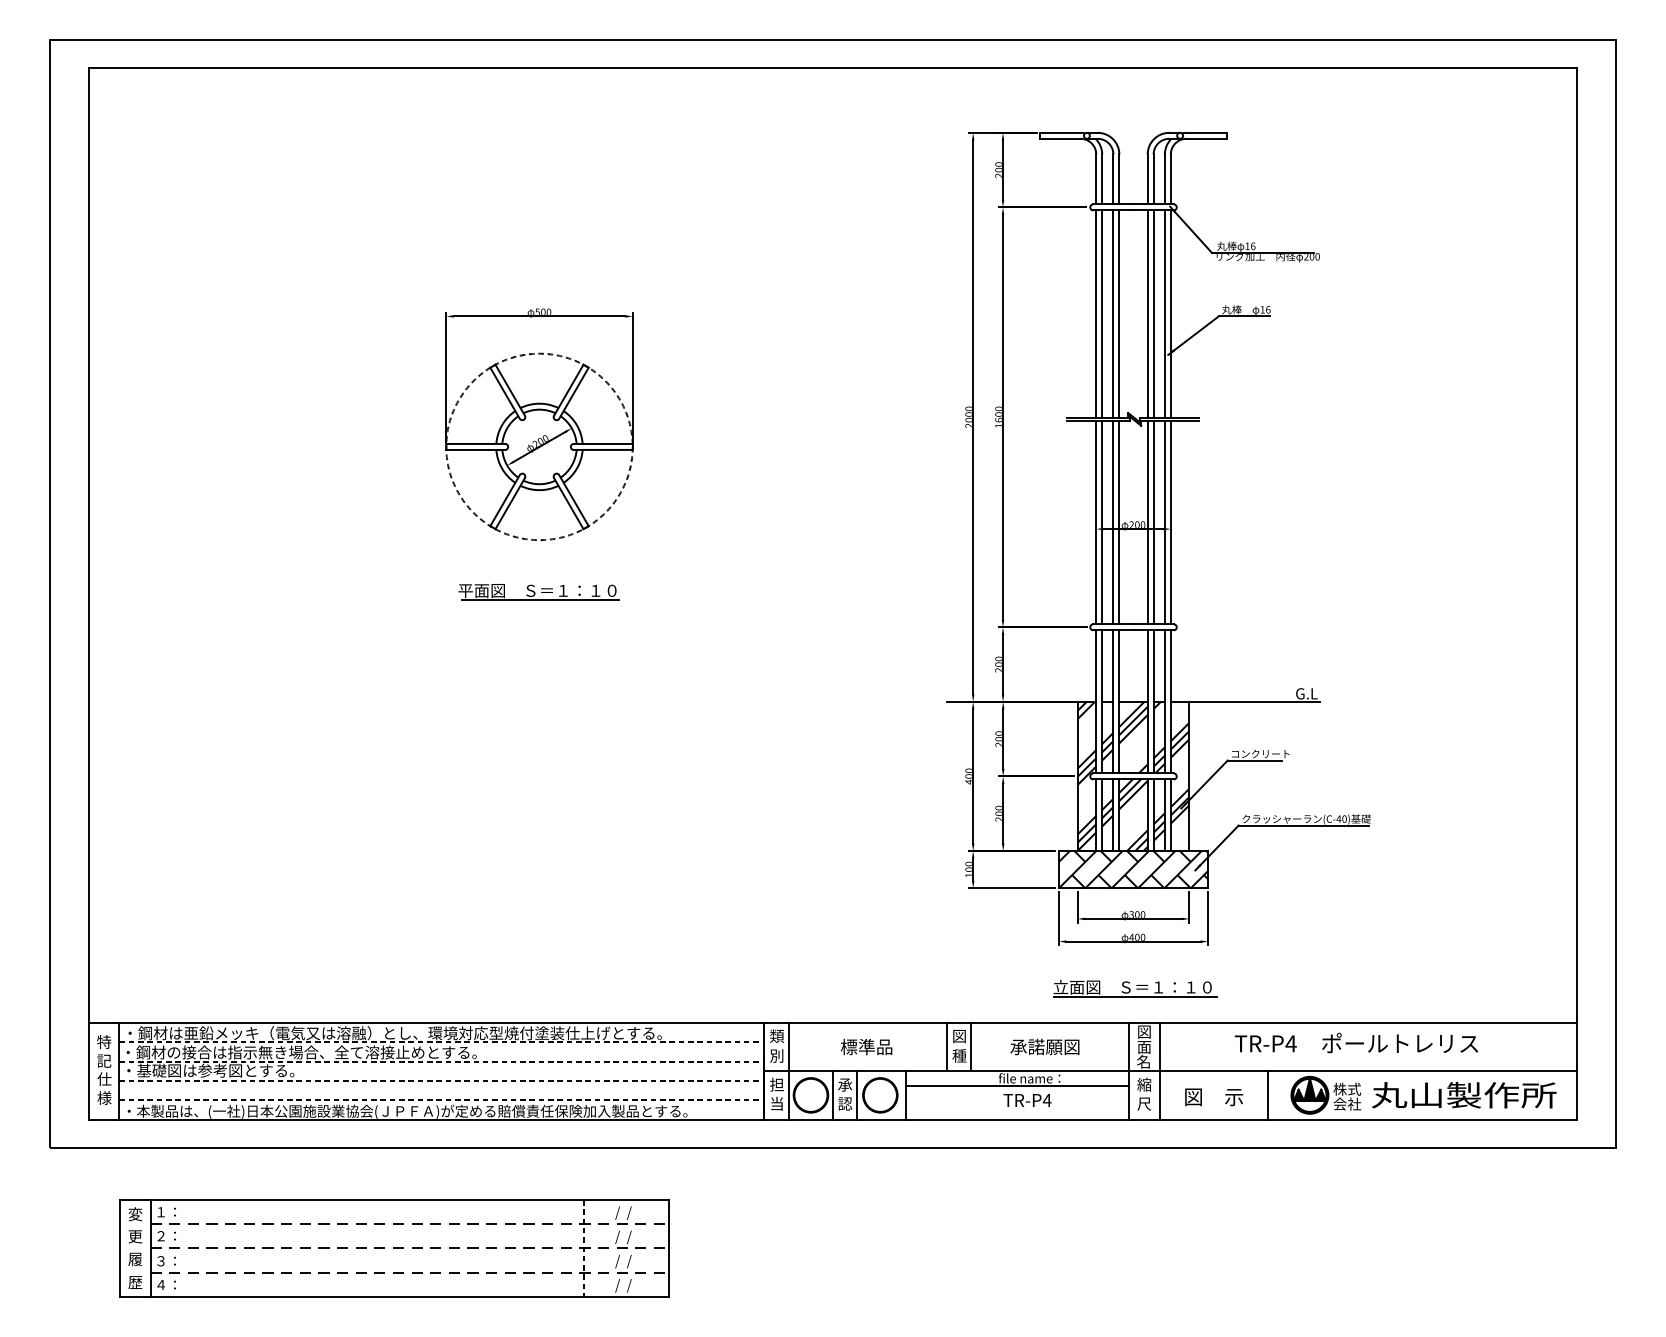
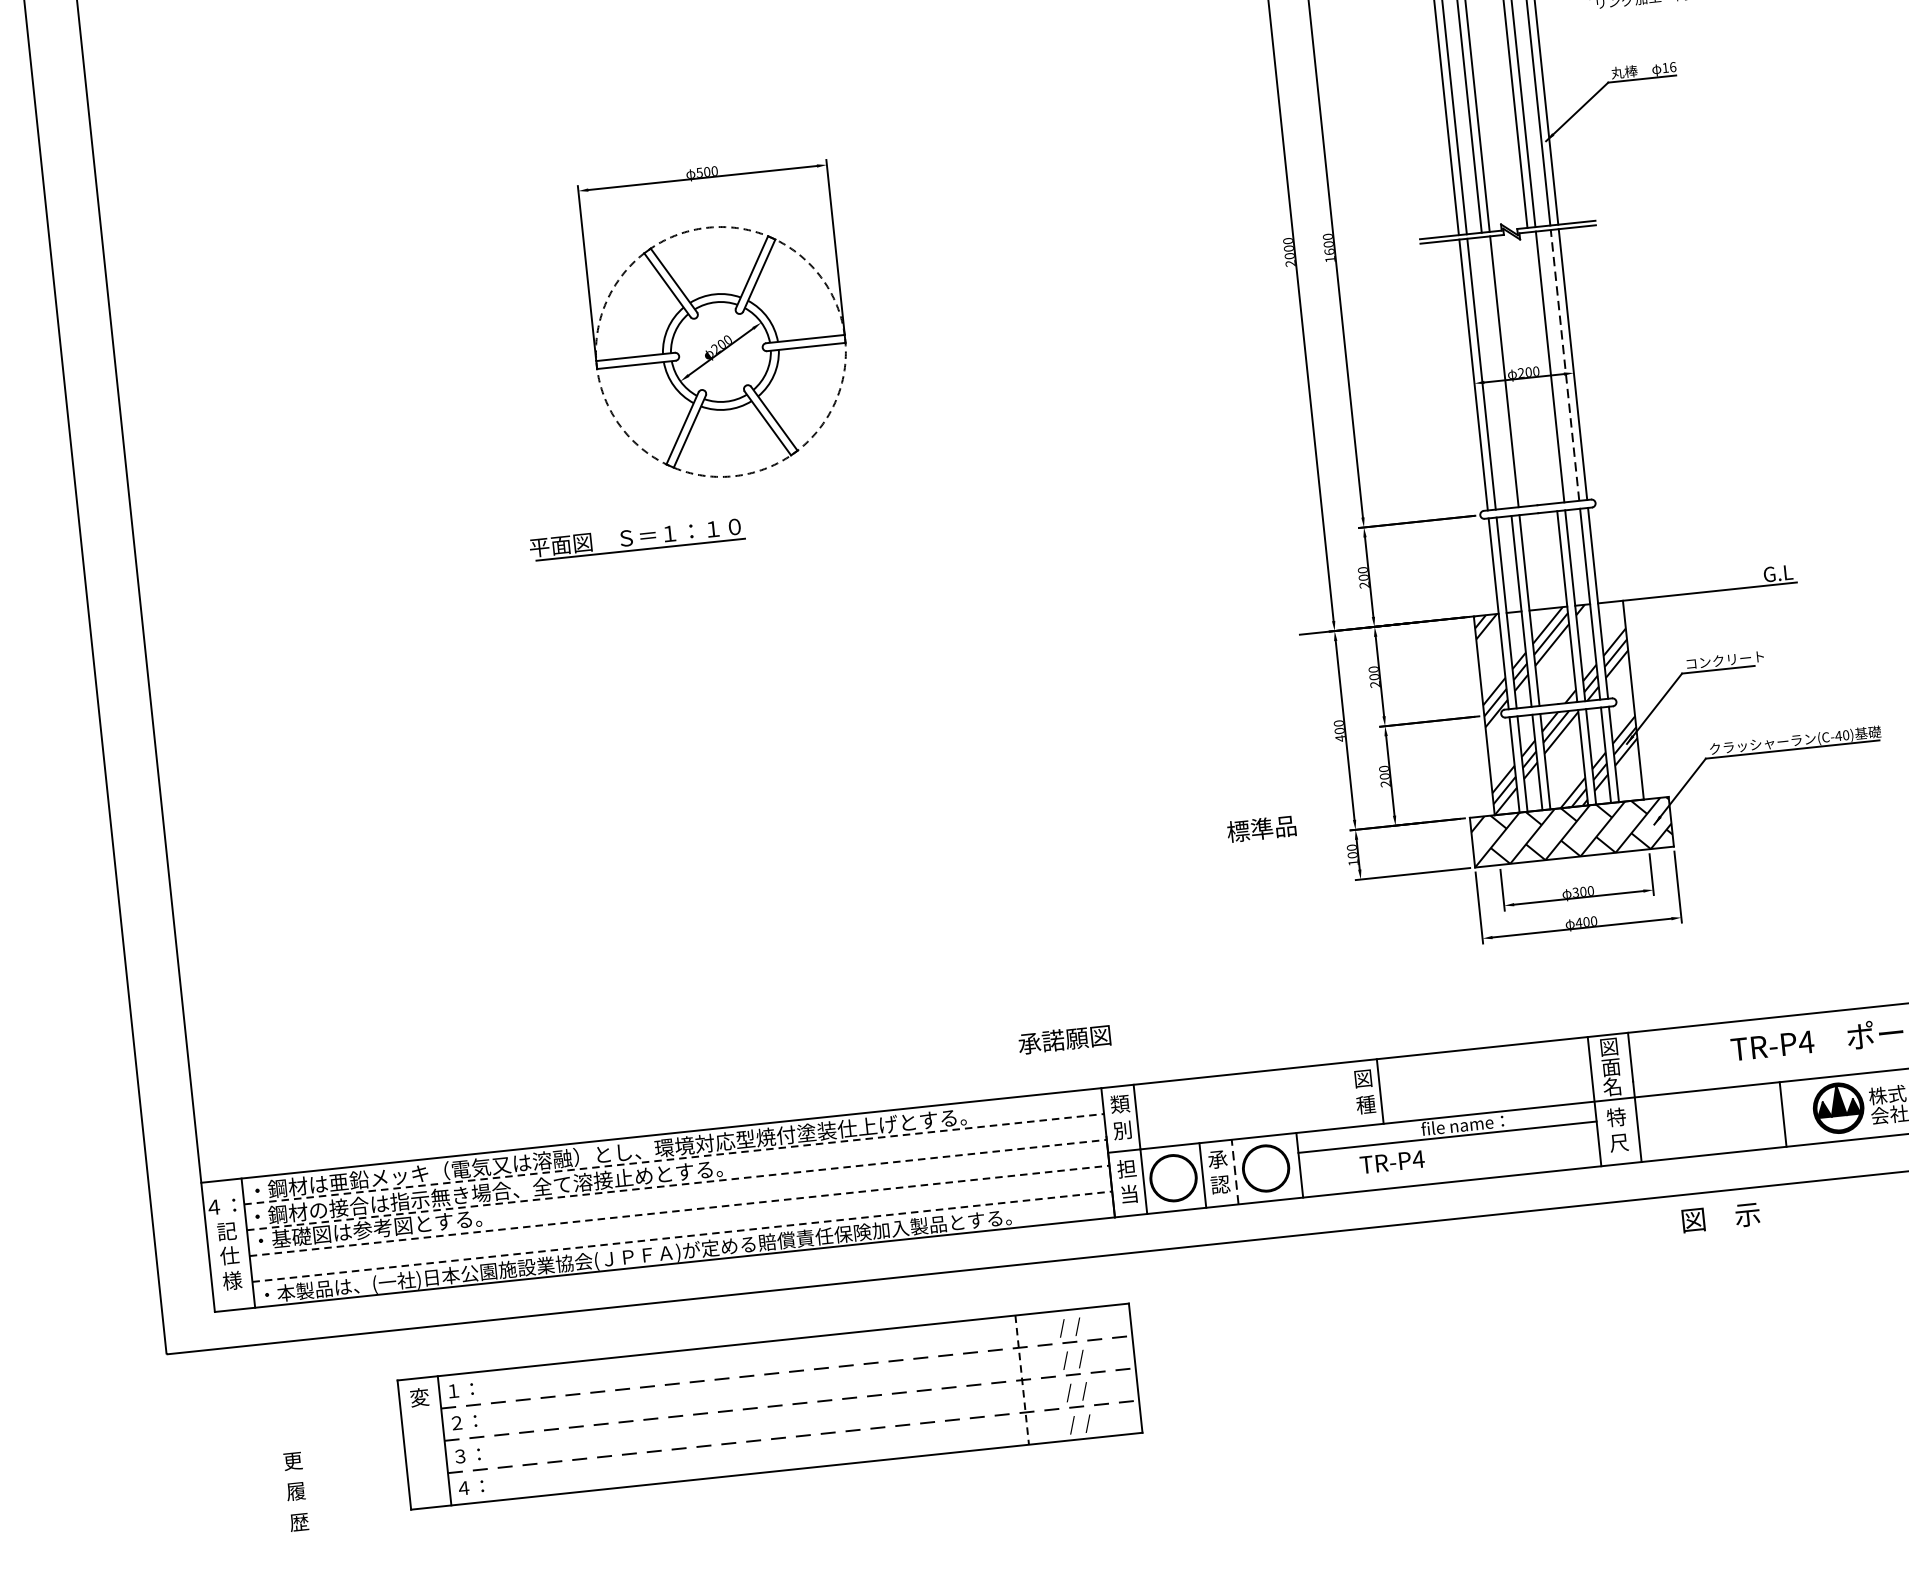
line: (1113, 522) -> (1496, 372), removed
line: (1147, 522) -> (1541, 367), removed
line: (1164, 522) -> (1564, 365), solid -> dashed
part: (538, 592) -> (636, 539), moved
part: (1135, 988) -> (1591, 990), removed
text: (102, 1041) -> (221, 1205), 特 -> ４：
text: (866, 1046) -> (1261, 828), moved
line: (946, 1046) -> (1347, 1094), removed
text: (1044, 1046) -> (1063, 1038), moved
text: (1144, 1084) -> (1616, 1117), 縮 -> 特
line: (857, 1095) -> (1235, 1171), solid -> dashed
text: (1214, 1097) -> (1721, 1217), moved
text: (1027, 1100) -> (1392, 1162), moved
part: (394, 1248) -> (769, 1406), moved

